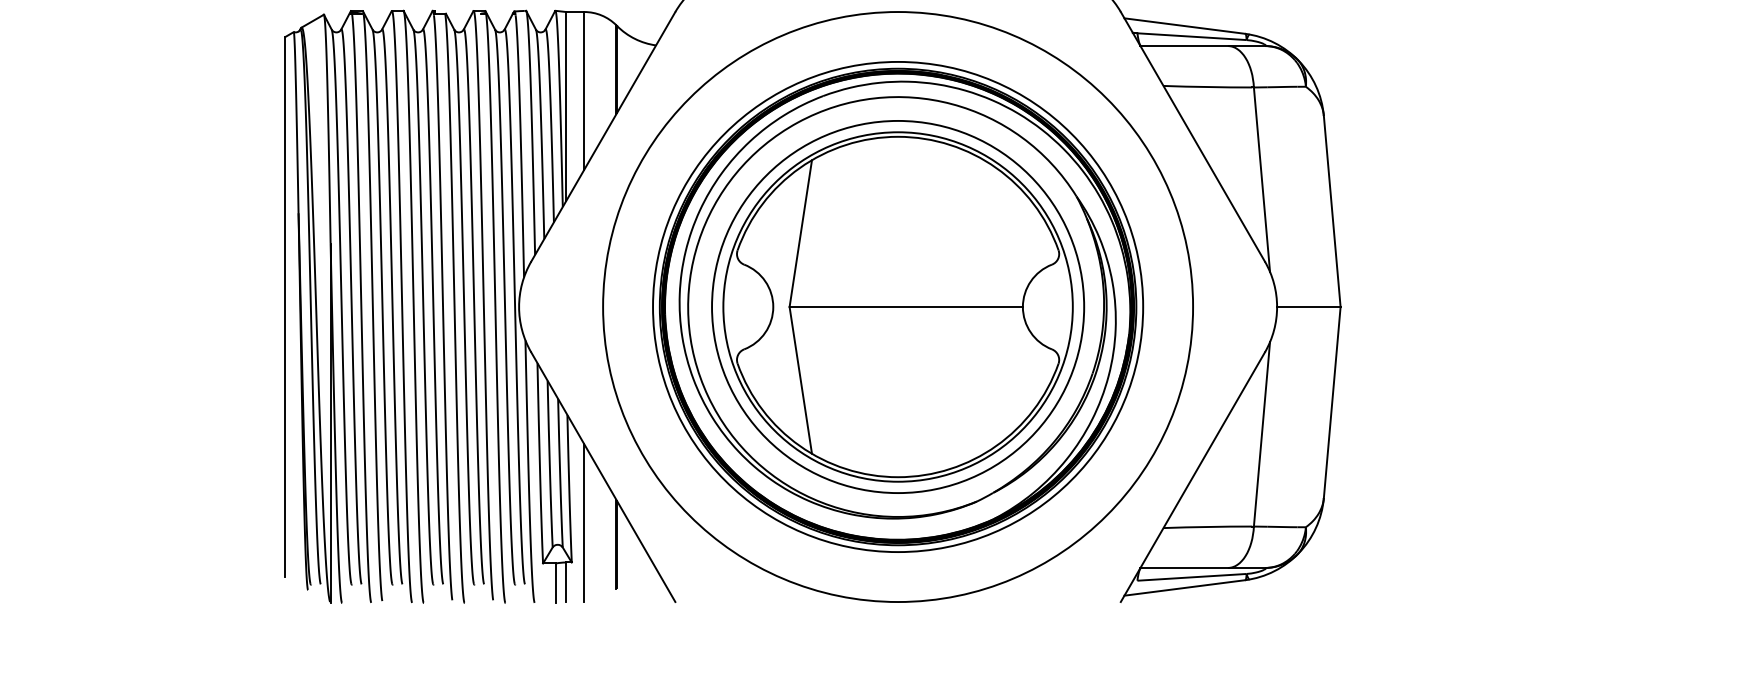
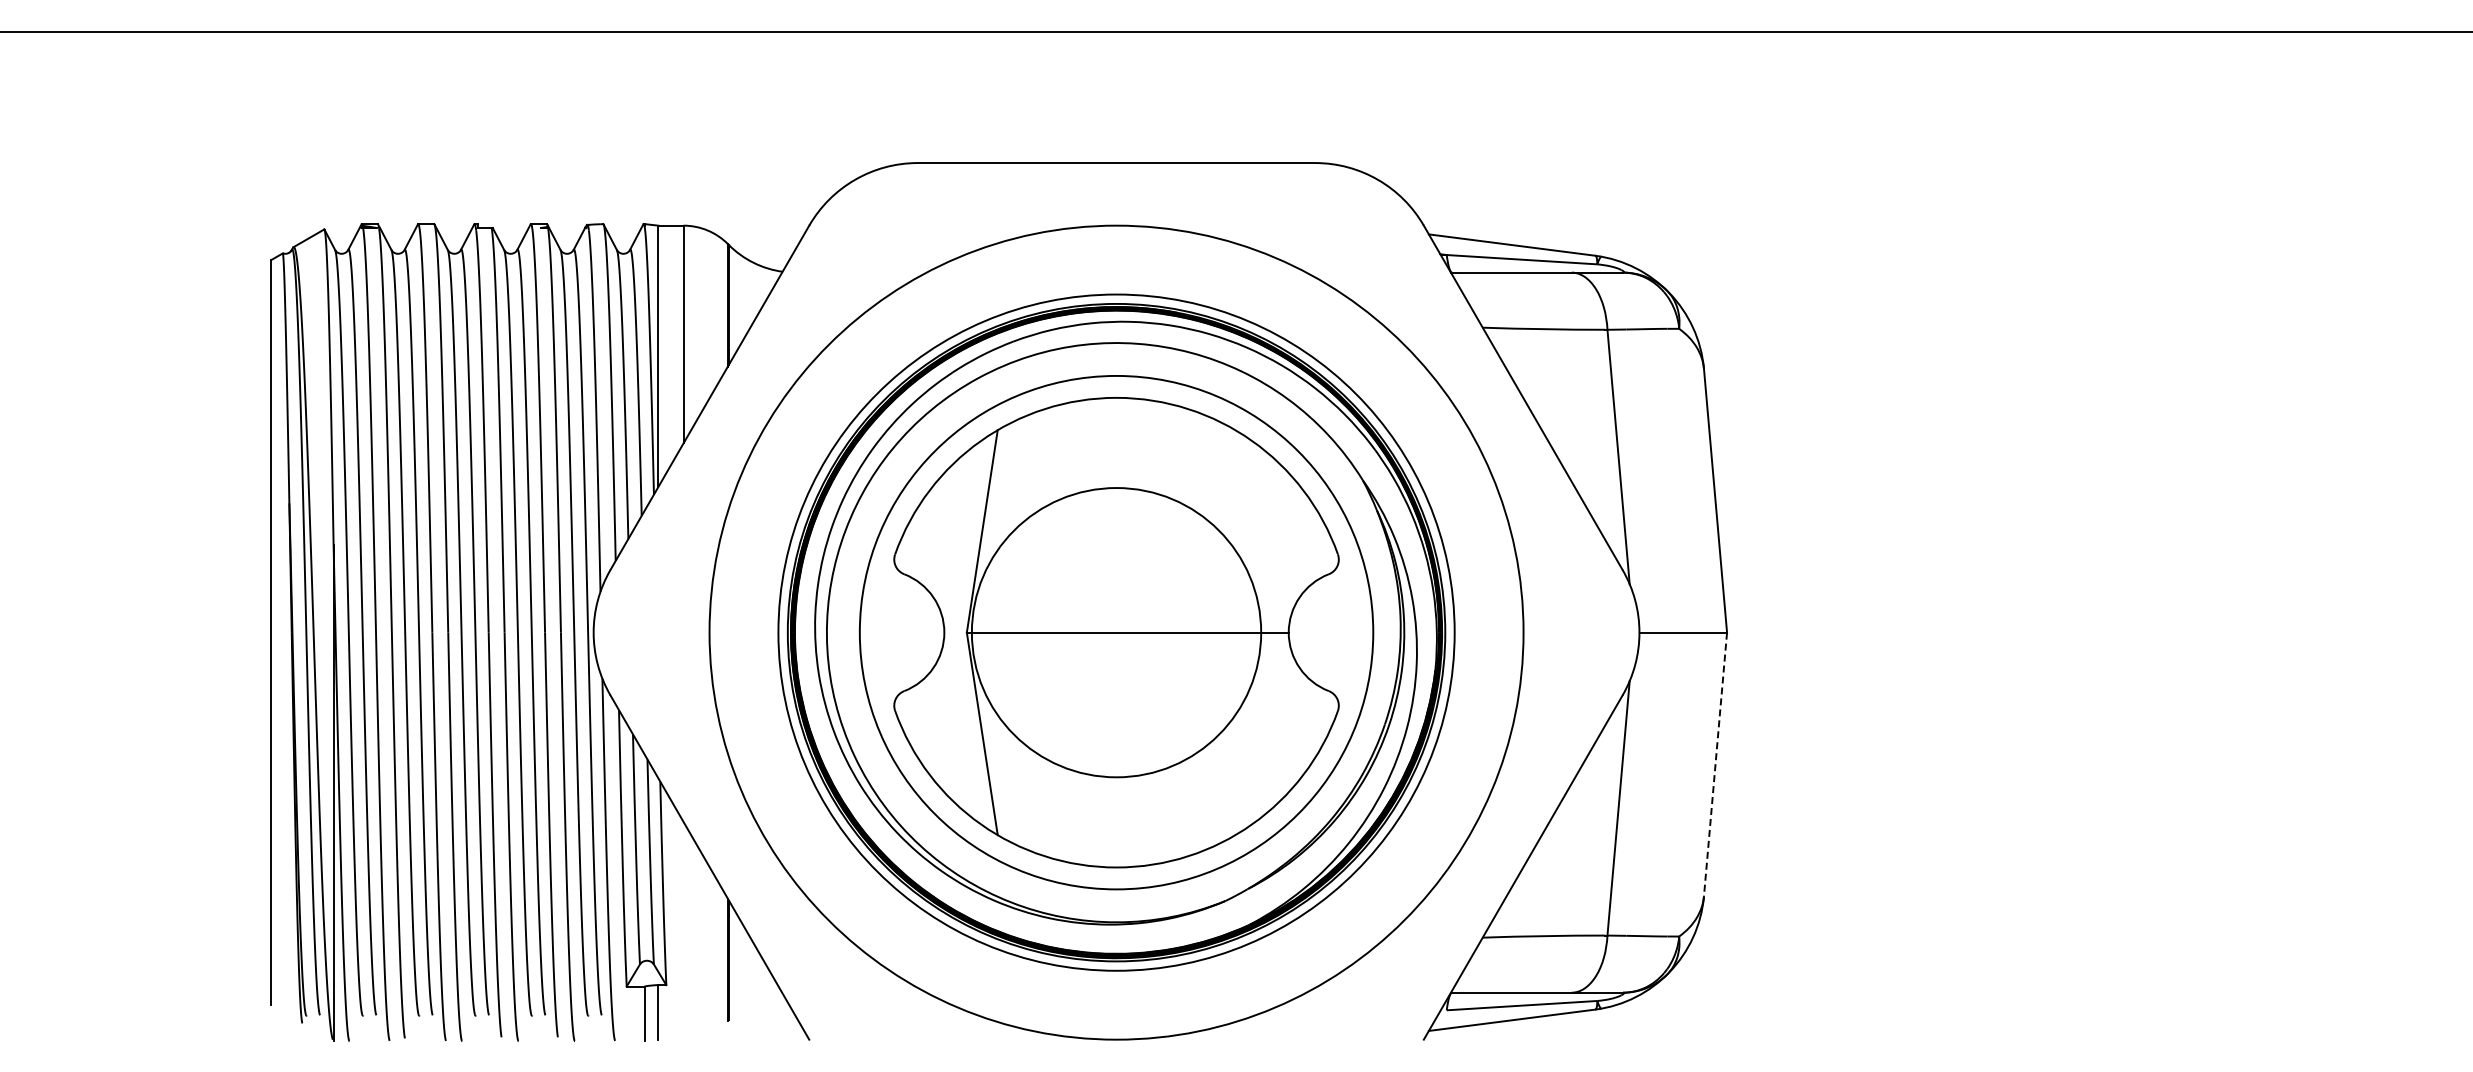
circle: (898, 306) -> (1116, 632), size x0.6
line: (1332, 402) -> (1715, 764), solid -> dashed
line: (584, 522) -> (683, 930), removed

